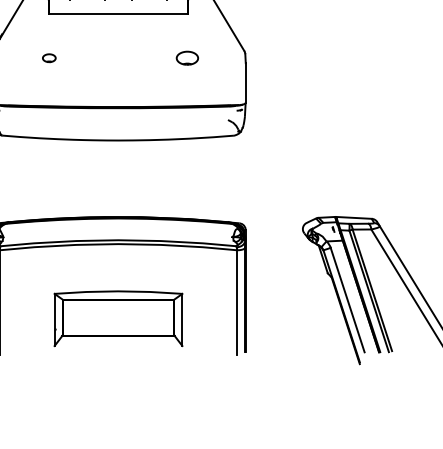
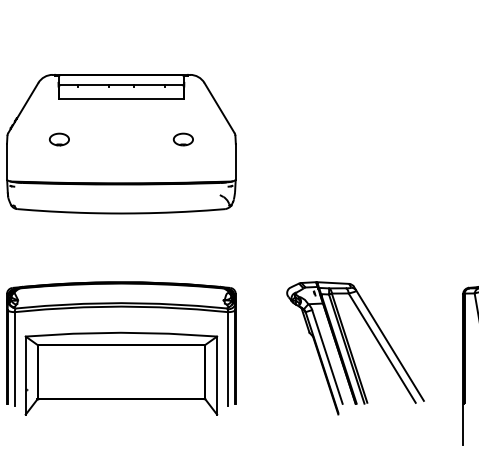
part: (48, 58) -> (58, 139), size x1.67
part: (118, 318) -> (121, 373), size x1.67

